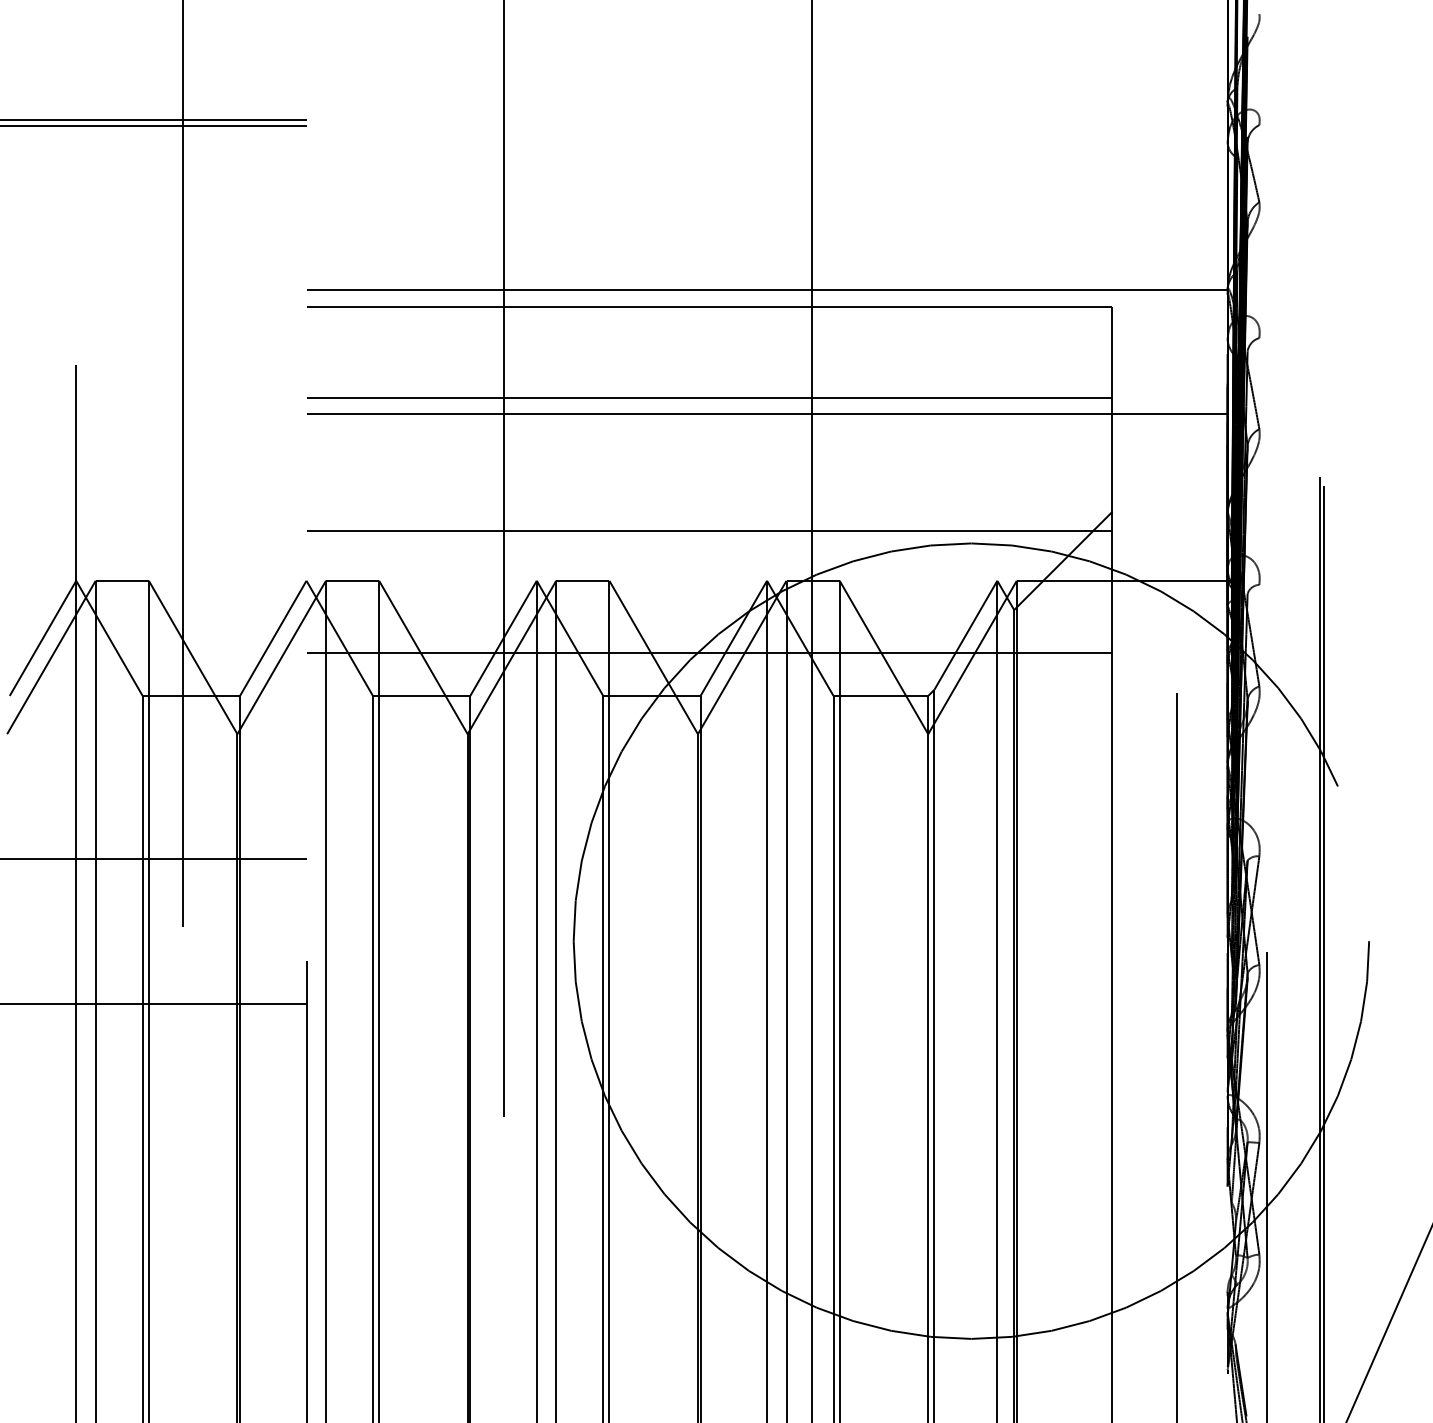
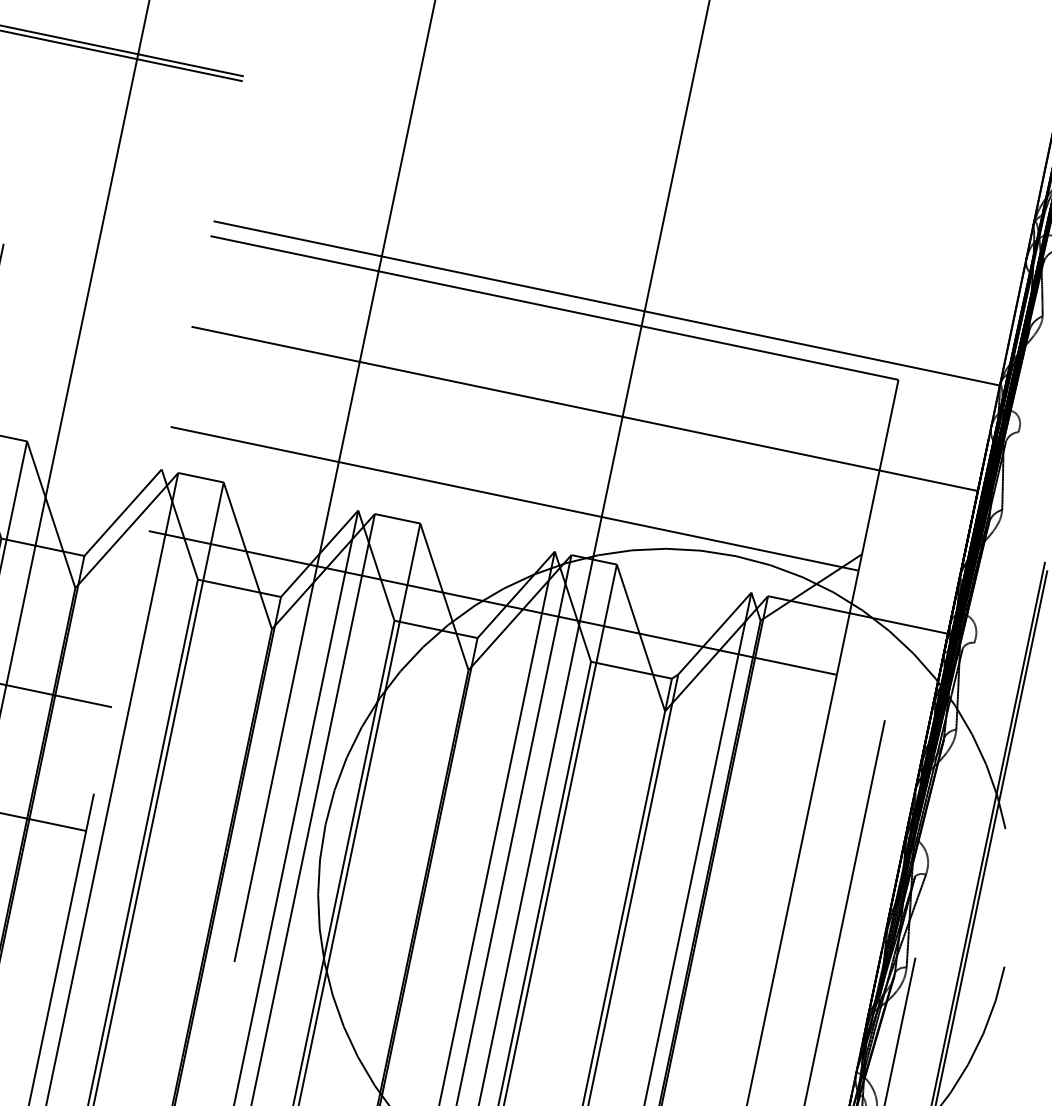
line: (709, 397) -> (538, 384), removed

